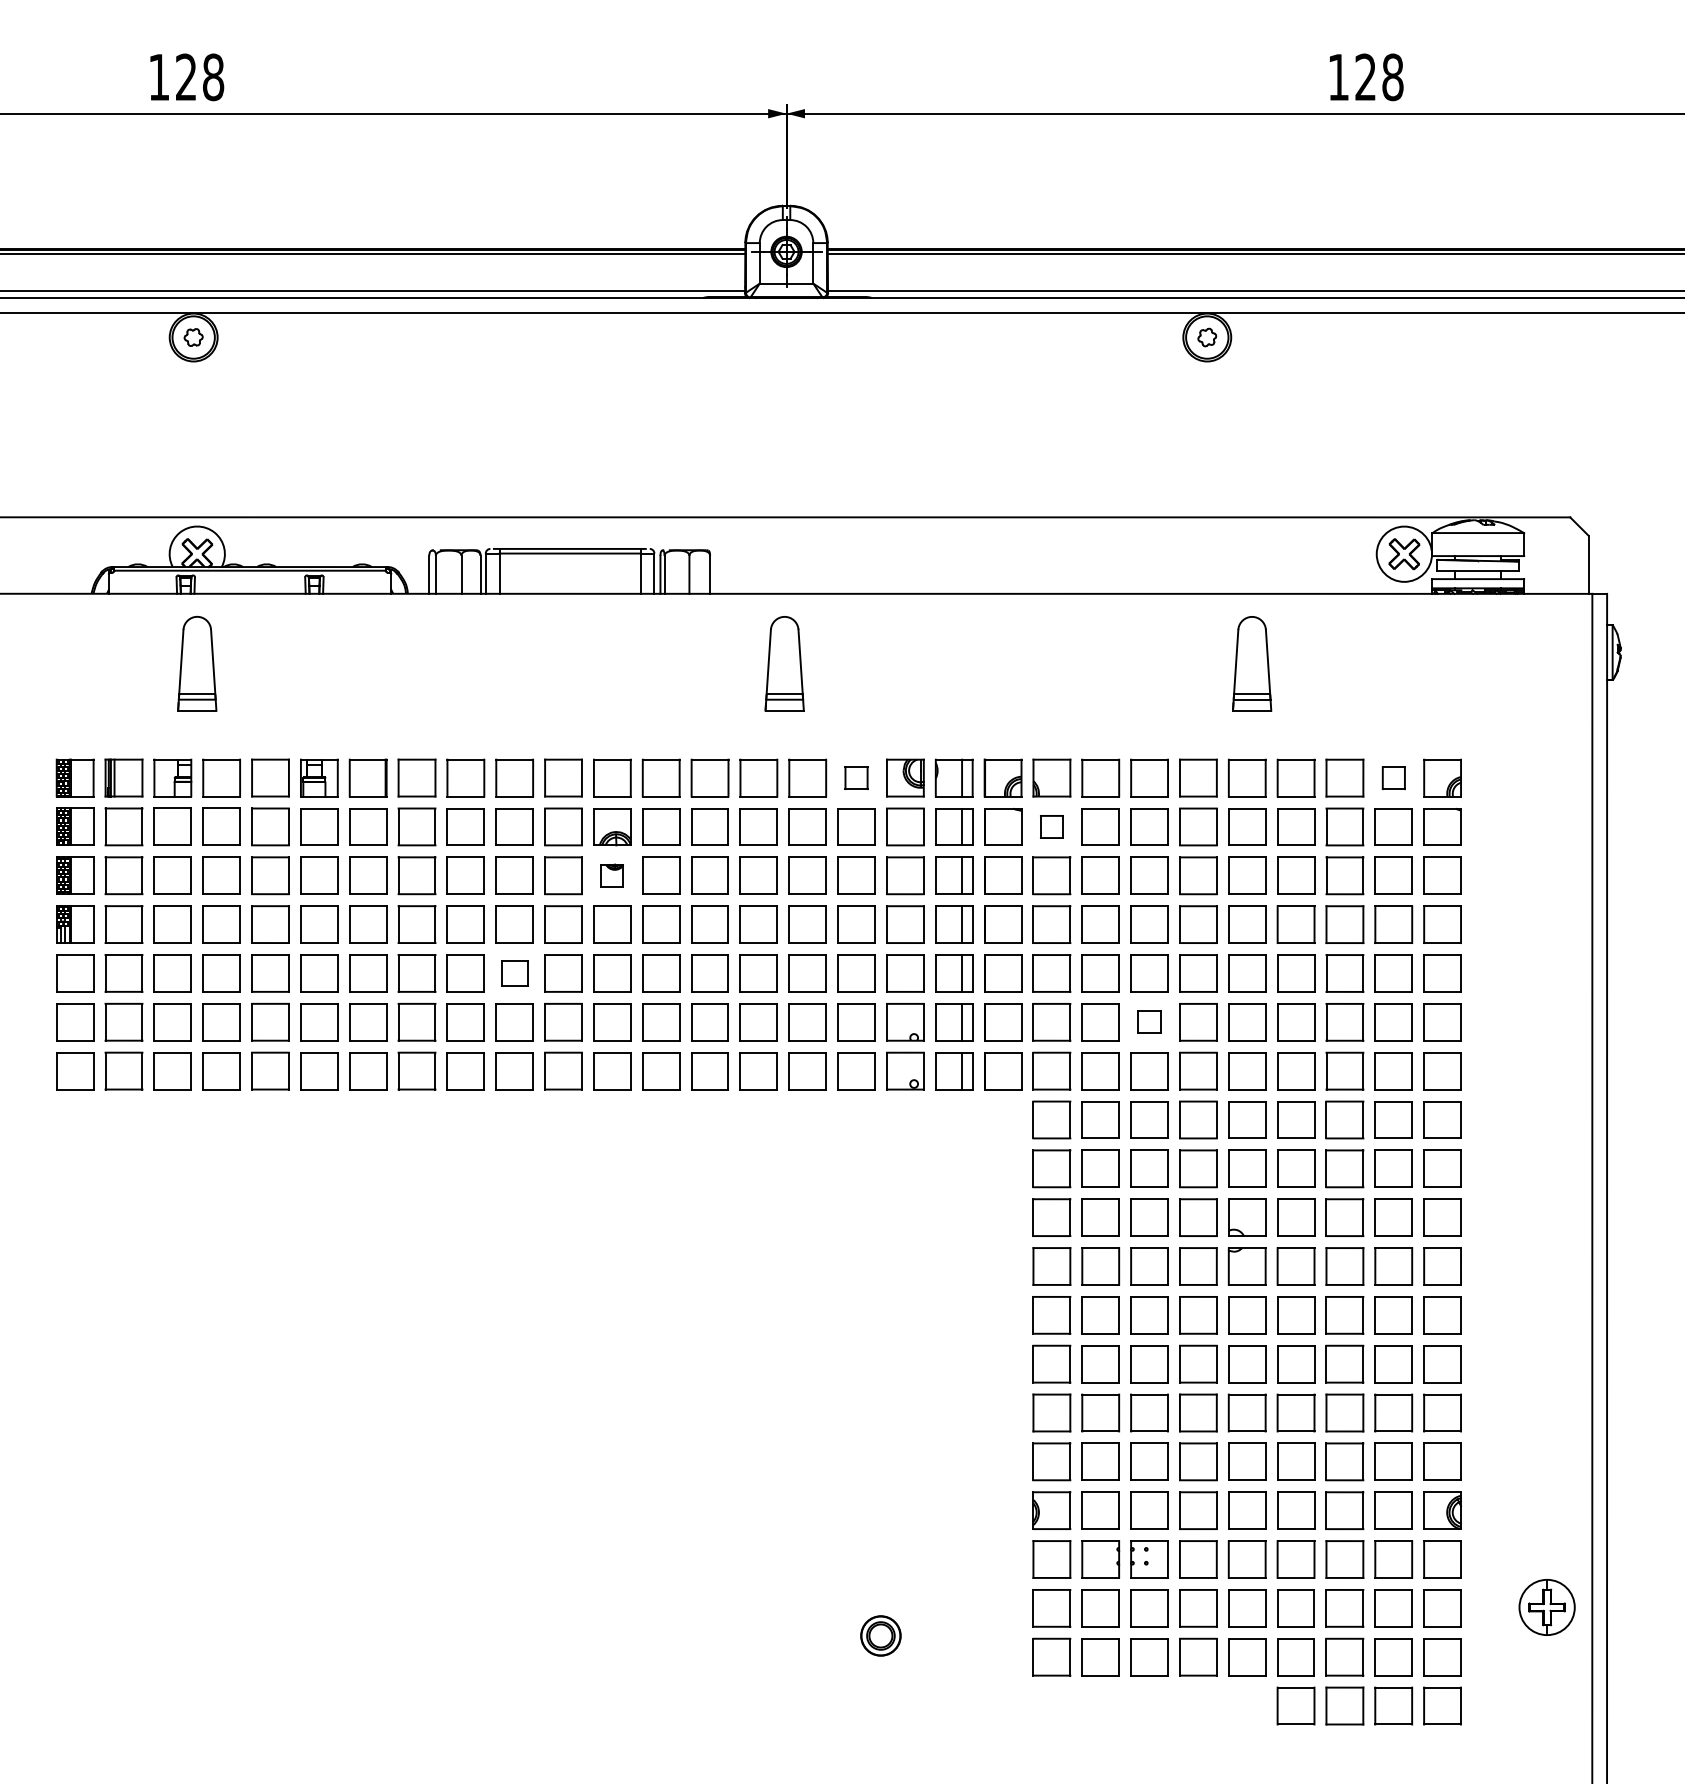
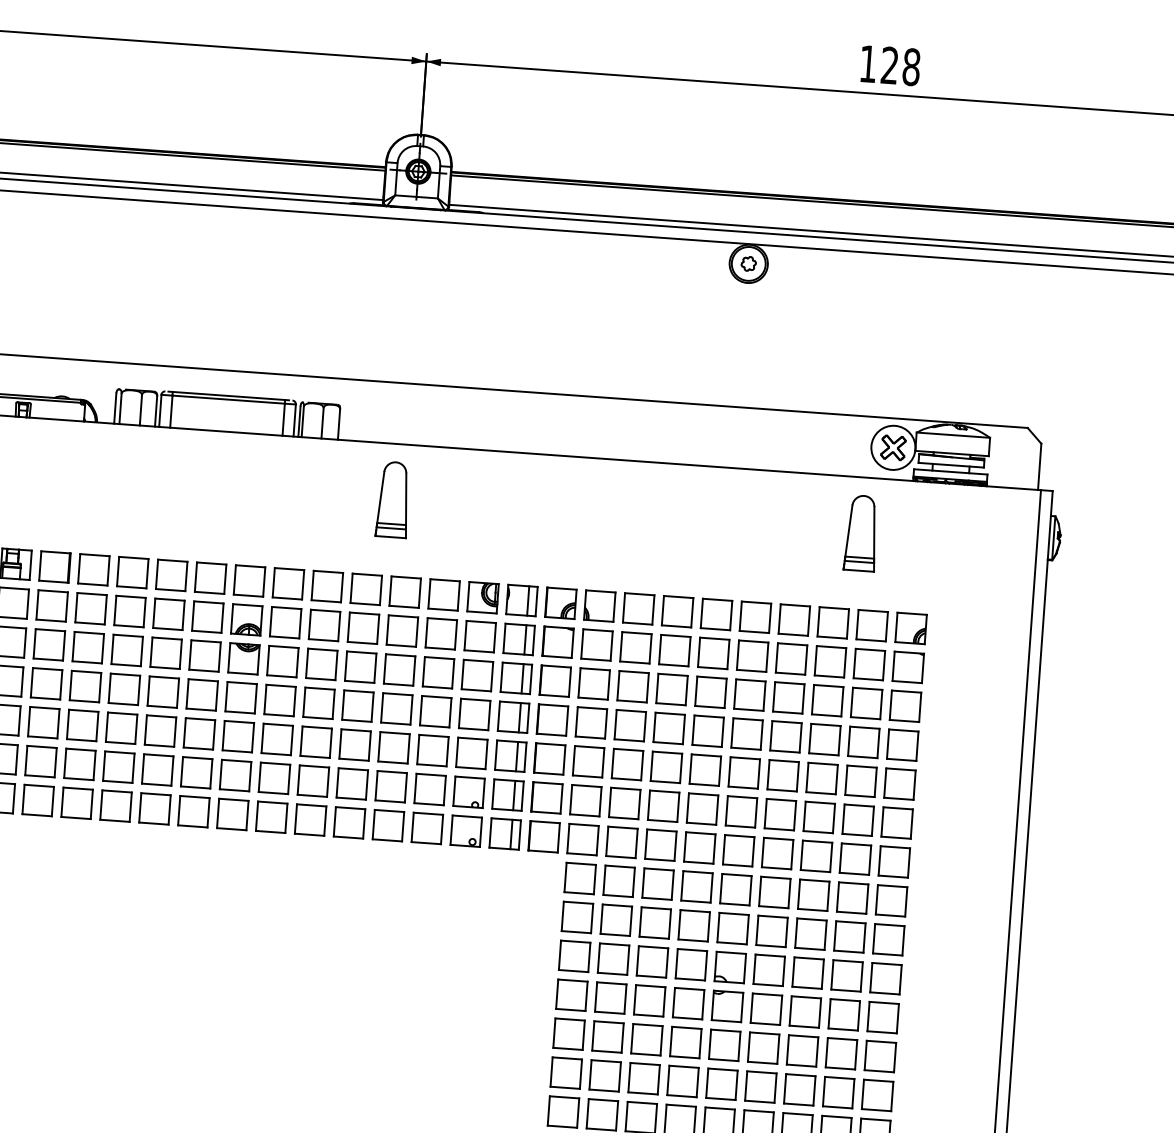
part: (1252, 663) -> (861, 533), moved
part: (856, 777) -> (444, 594), size x1.67
part: (1393, 777) -> (872, 625), size x1.67
part: (1051, 826) -> (596, 644), size x1.67
part: (612, 875) -> (244, 658), size x1.67
part: (514, 973) -> (160, 731), size x1.43
part: (1149, 1022) -> (663, 806), size x1.67

